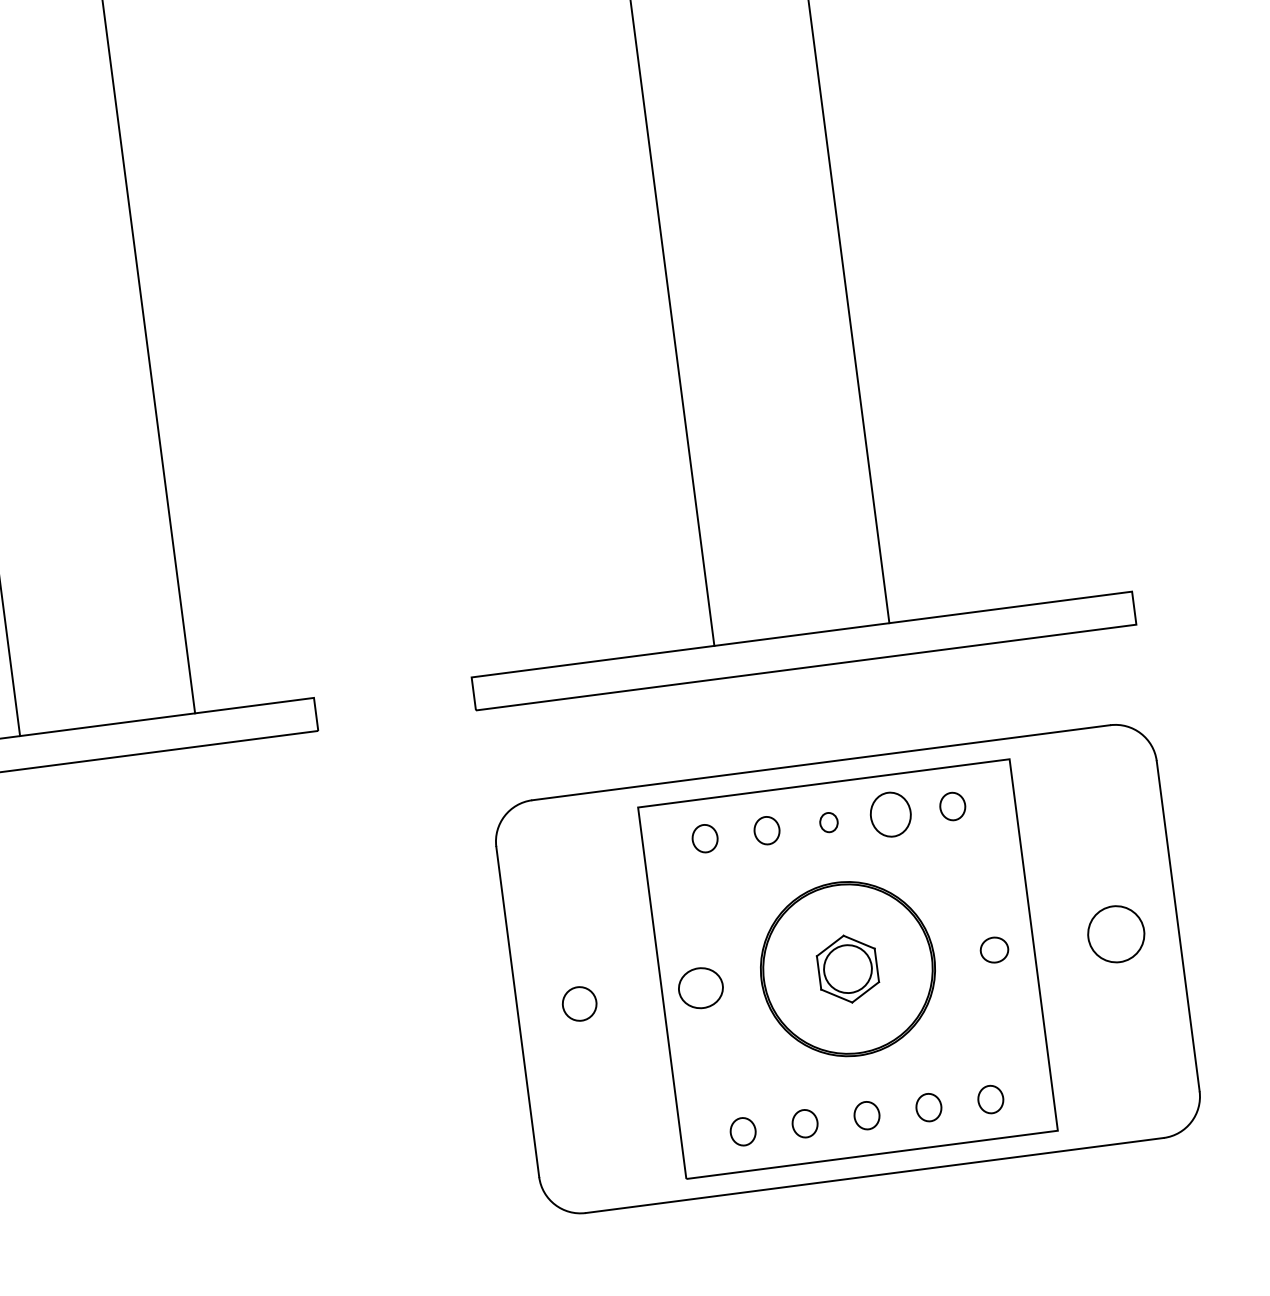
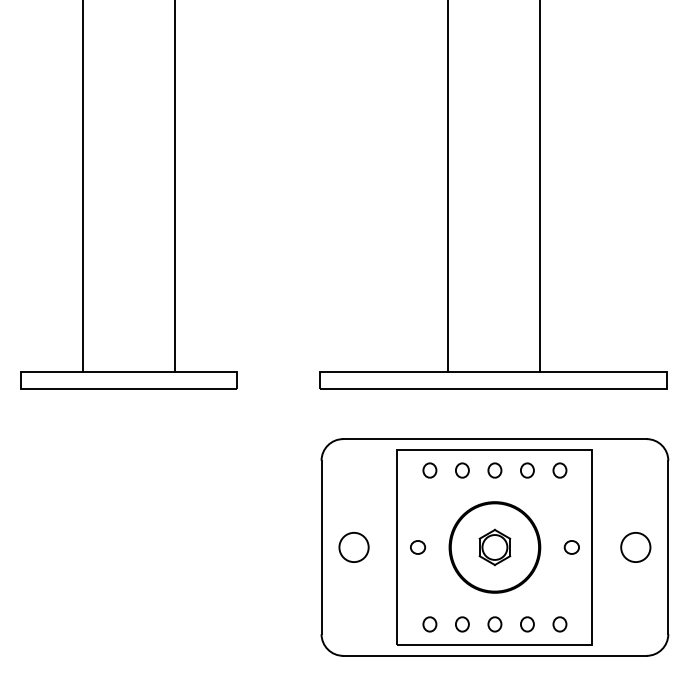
part: (890, 814) -> (527, 470), size x0.62
part: (828, 822) -> (494, 470), size x1.43
part: (702, 988) -> (418, 547), size x0.62
circle: (578, 1004) -> (353, 547), size x1.67

